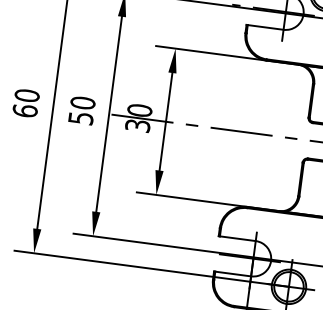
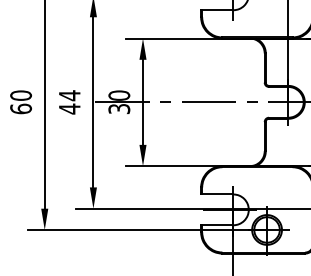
text: (81, 110) -> (69, 102), 50 -> 44

